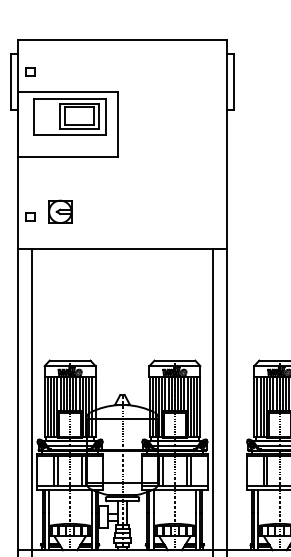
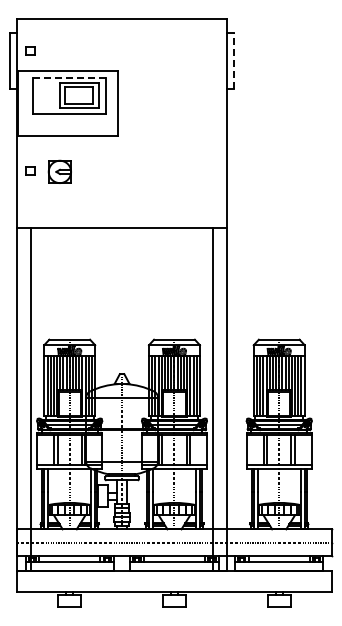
line: (233, 81) -> (233, 60), solid -> dashed
line: (70, 99) -> (70, 78), solid -> dashed
part: (59, 211) -> (59, 171), moved
part: (30, 216) -> (30, 170), moved

